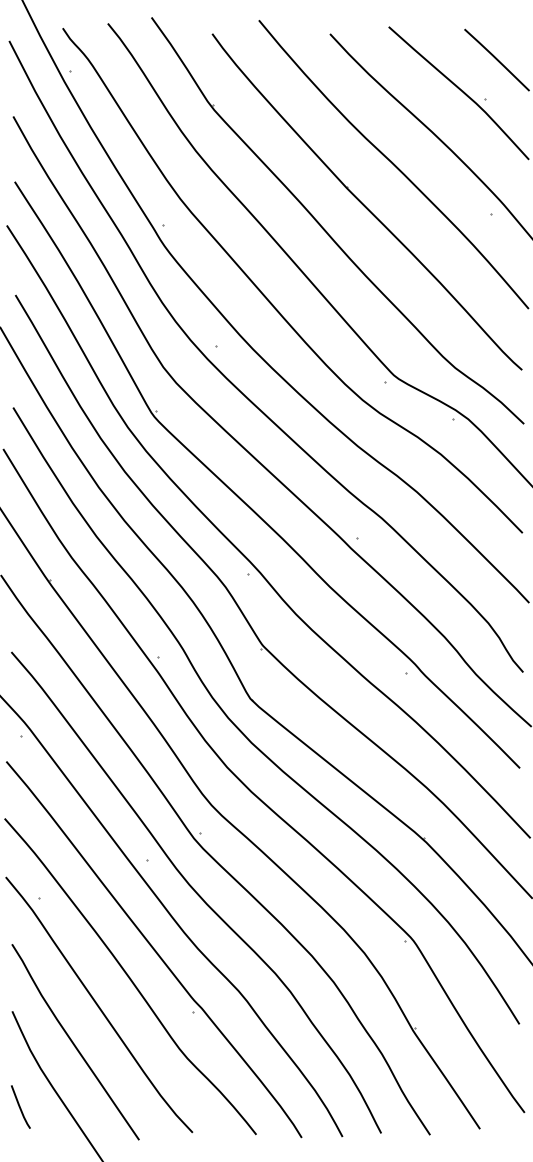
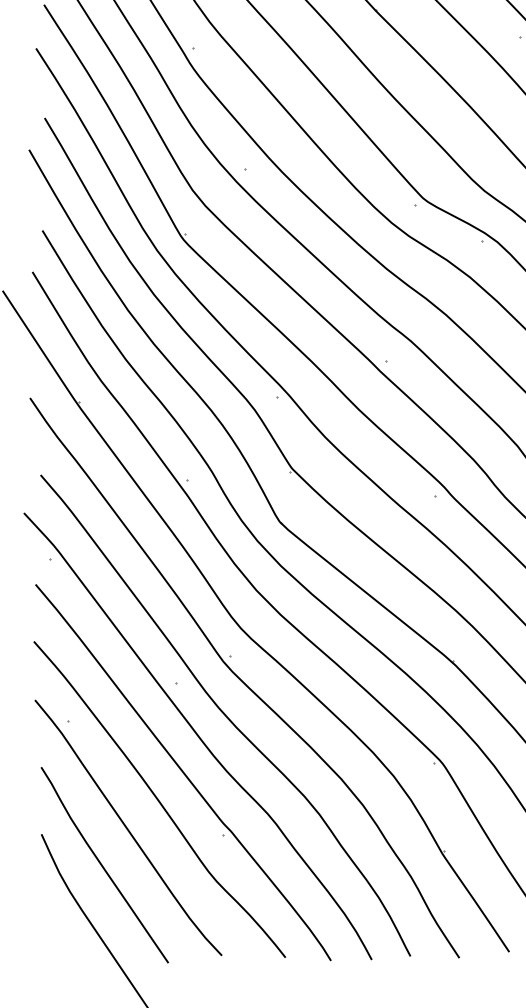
line: (20, 1106) -> (49, 929), removed

